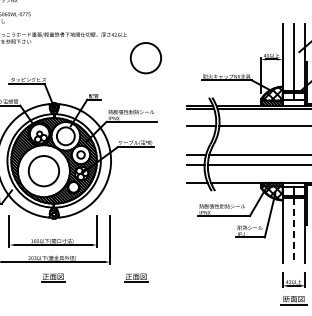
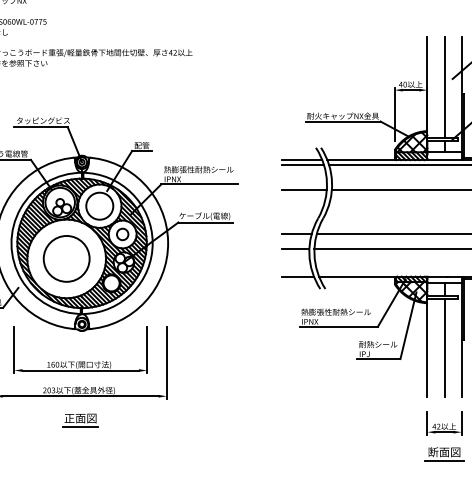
circle: (145, 58) -> (220, 88), removed
line: (294, 230) -> (445, 348), dashed -> solid
part: (136, 277) -> (206, 419), removed

